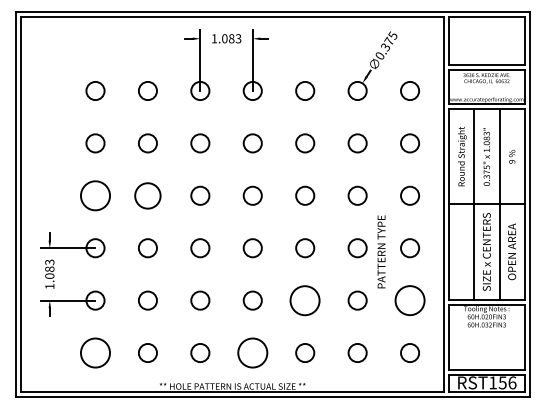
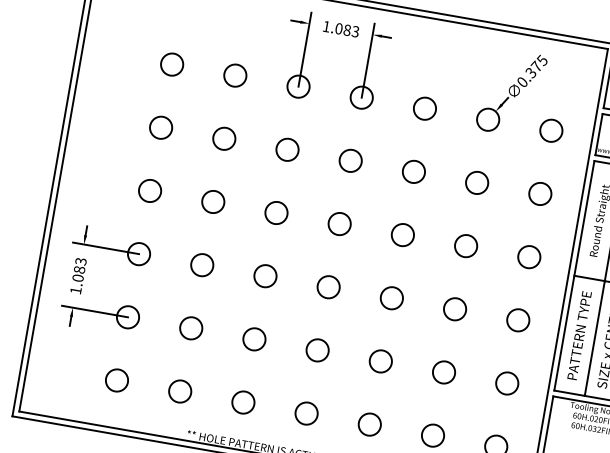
circle: (95, 195) -> (150, 190), size x0.62
circle: (147, 195) -> (212, 201), size x0.71
text: (381, 251) -> (579, 335), moved
circle: (305, 300) -> (381, 361), size x0.62
circle: (410, 300) -> (507, 383), size x0.62
circle: (95, 352) -> (117, 379), size x0.62
circle: (252, 352) -> (306, 412), size x0.62

